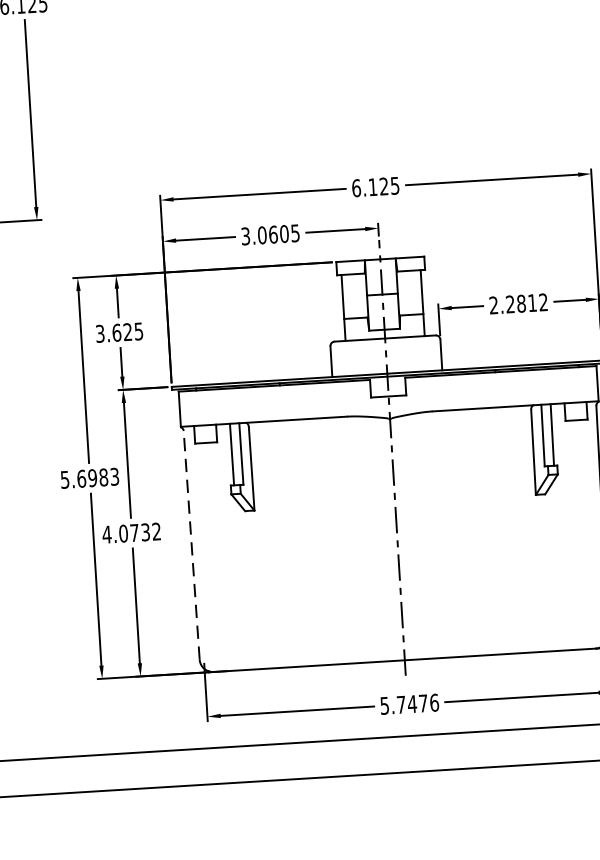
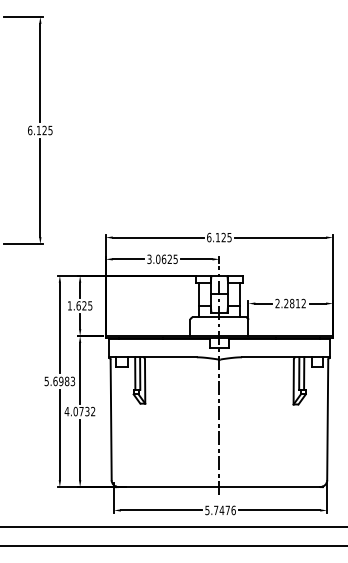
text: (283, 232) -> (169, 258), 3.0605 -> 3.0625
text: (99, 333) -> (69, 305), 3.625 -> 1.625
line: (192, 544) -> (111, 419), dashed -> solid

